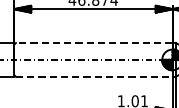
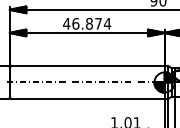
line: (94, 42) -> (88, 65), dashed -> solid
line: (94, 77) -> (88, 99), dashed -> solid

